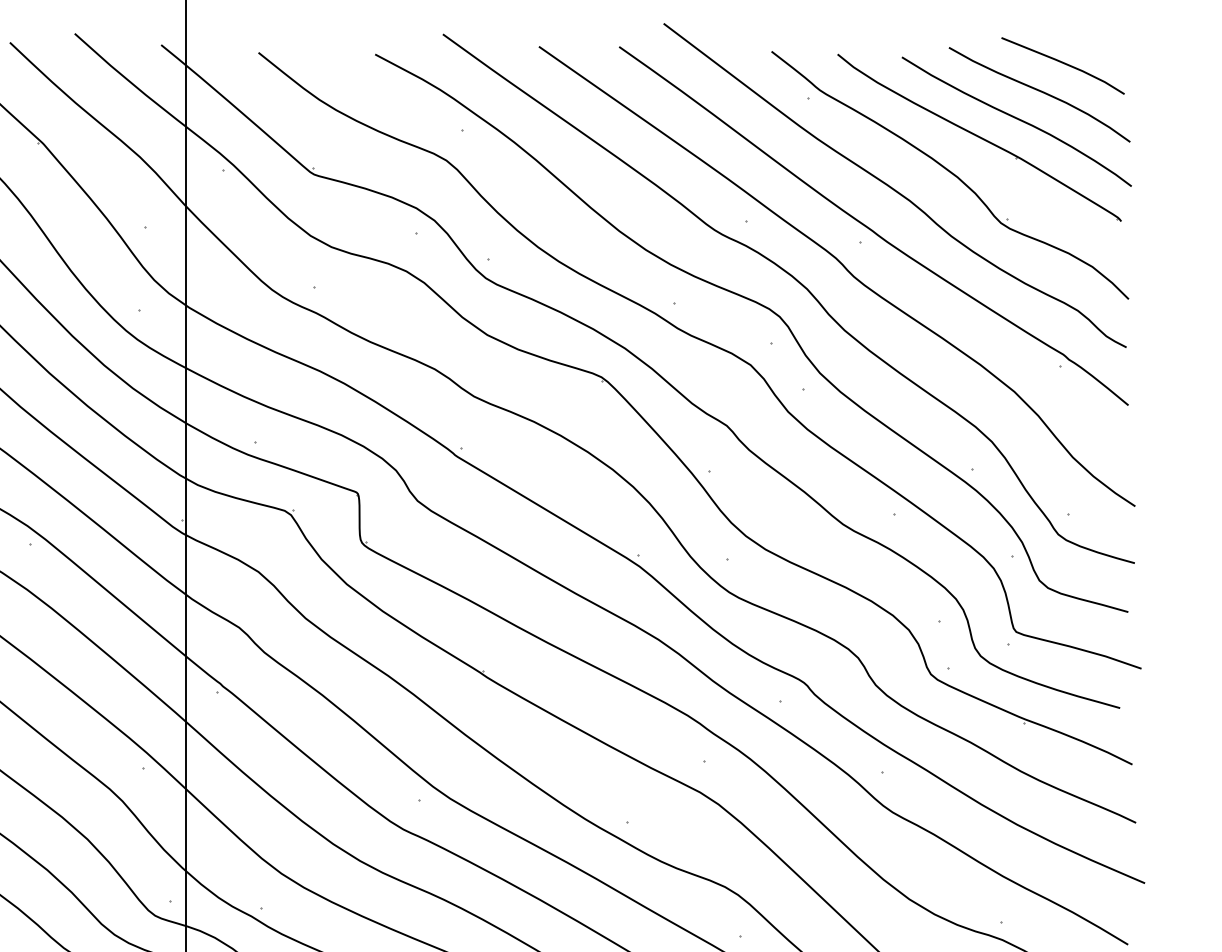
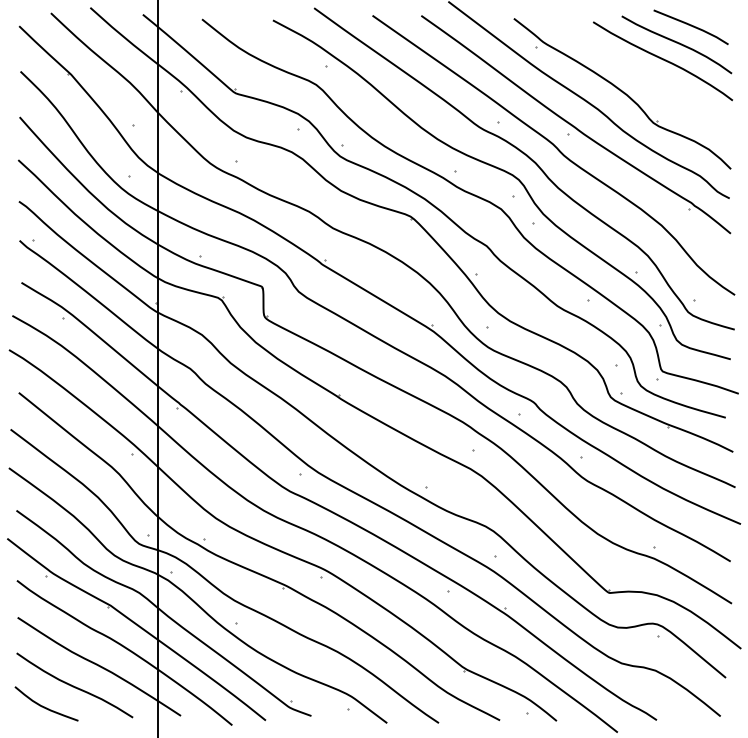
part: (978, 136) -> (639, 70), removed

